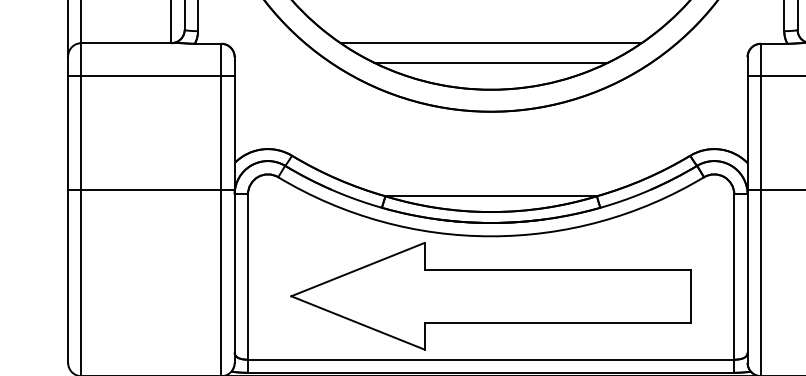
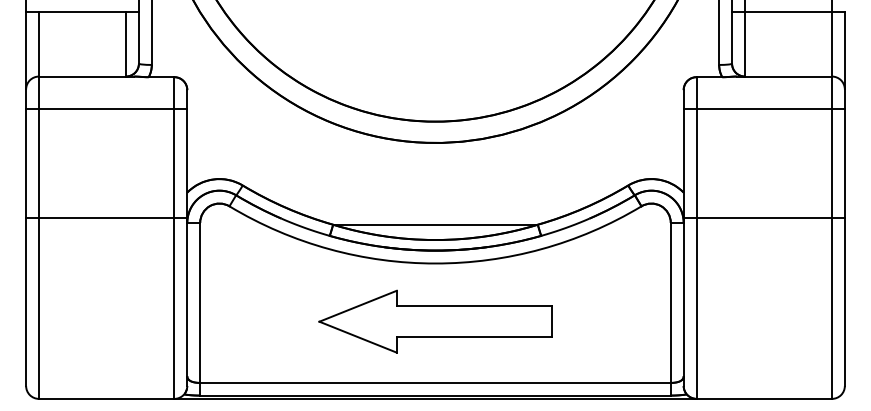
line: (491, 43) -> (435, 76), removed
line: (491, 62) -> (435, 95), removed
part: (491, 296) -> (435, 321), size x0.6

